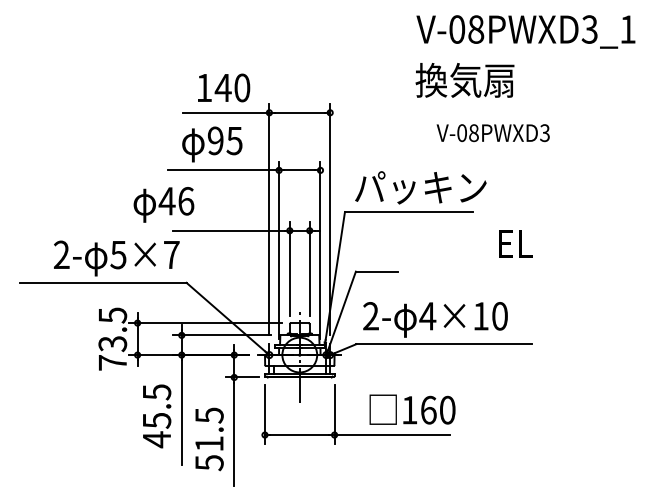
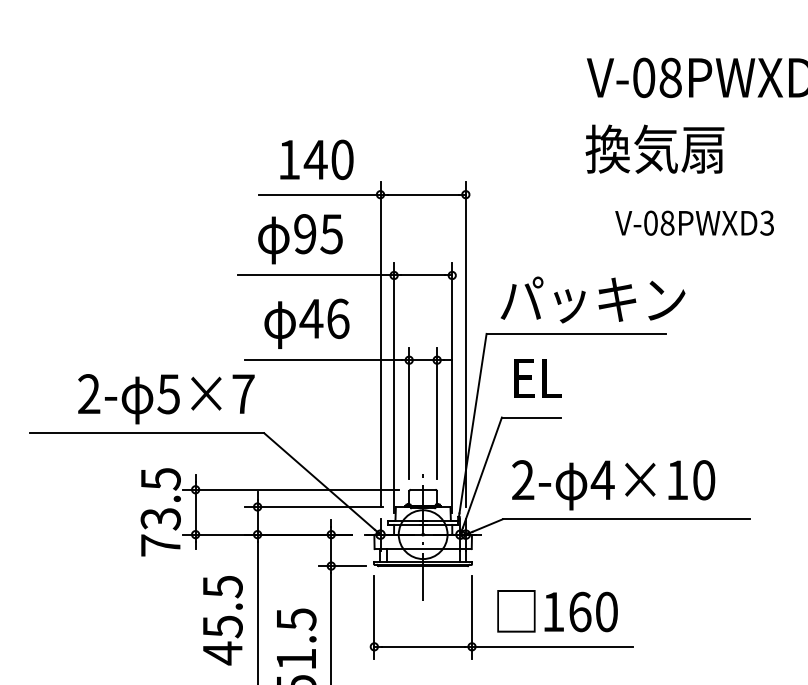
text: (163, 204) -> (306, 323), moved
text: (515, 243) -> (537, 378), moved
text: (412, 409) -> (557, 610), moved

